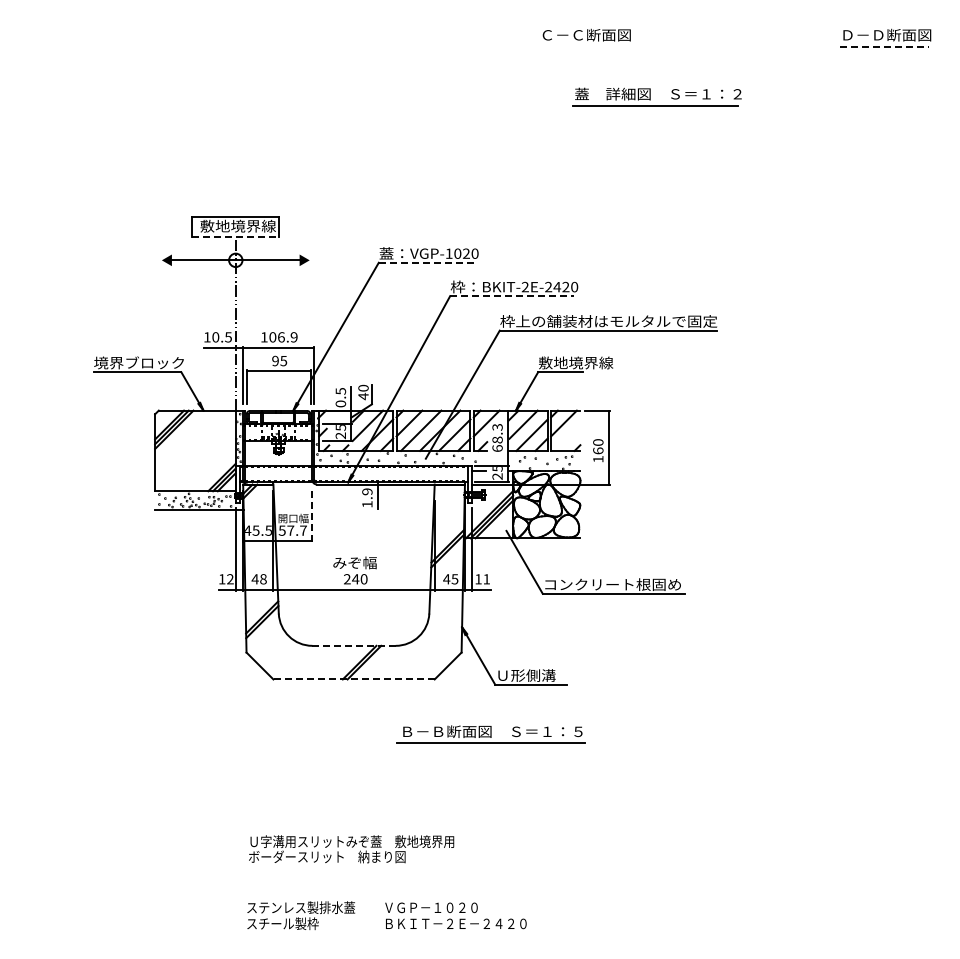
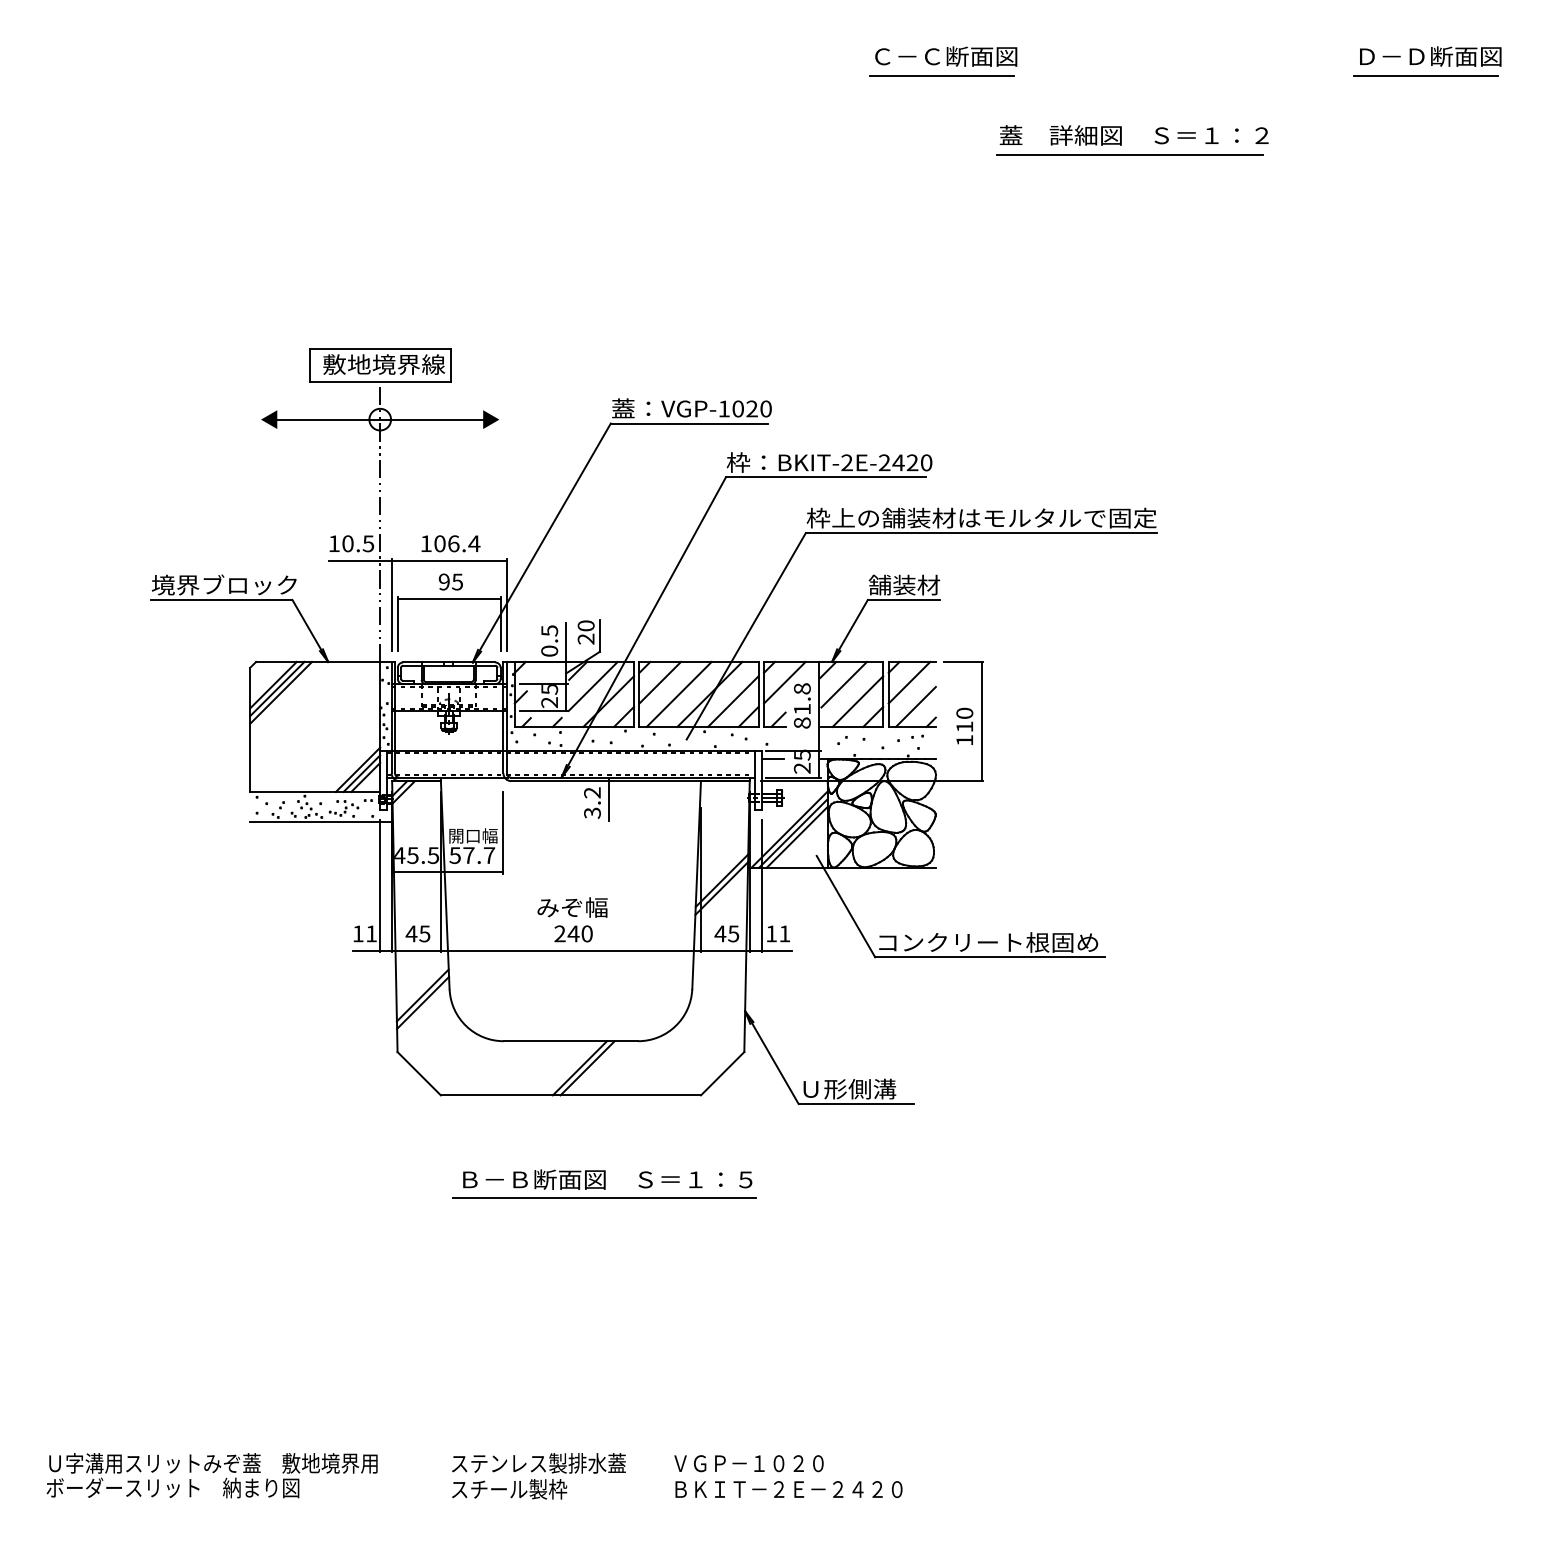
line: (583, 47) -> (940, 76), added
line: (884, 47) -> (1426, 76), dashed -> solid
part: (656, 96) -> (1131, 139), moved
line: (235, 236) -> (379, 381), dashed -> solid
line: (427, 262) -> (689, 423), dashed -> solid
line: (512, 296) -> (826, 477), dashed -> solid
text: (293, 337) -> (473, 544), 106.9 -> 106.4
text: (575, 362) -> (927, 584), 敷地境界線 -> 舗装材
text: (363, 396) -> (586, 639), 40 -> 20
text: (497, 437) -> (802, 705), 68.3 -> 81.8
line: (567, 438) -> (915, 706), added
text: (598, 450) -> (965, 726), 160 -> 110
text: (367, 497) -> (592, 802), 1.9 -> 3.2
line: (312, 516) -> (503, 832), dashed -> solid
text: (230, 579) -> (371, 934), 12 -> 11
text: (263, 579) -> (424, 934), 48 -> 45
line: (354, 645) -> (571, 1040), dashed -> solid
line: (354, 679) -> (571, 1095), dashed -> solid
part: (490, 734) -> (603, 1184), moved
text: (351, 849) -> (212, 1476), moved
text: (386, 915) -> (676, 1476), moved

